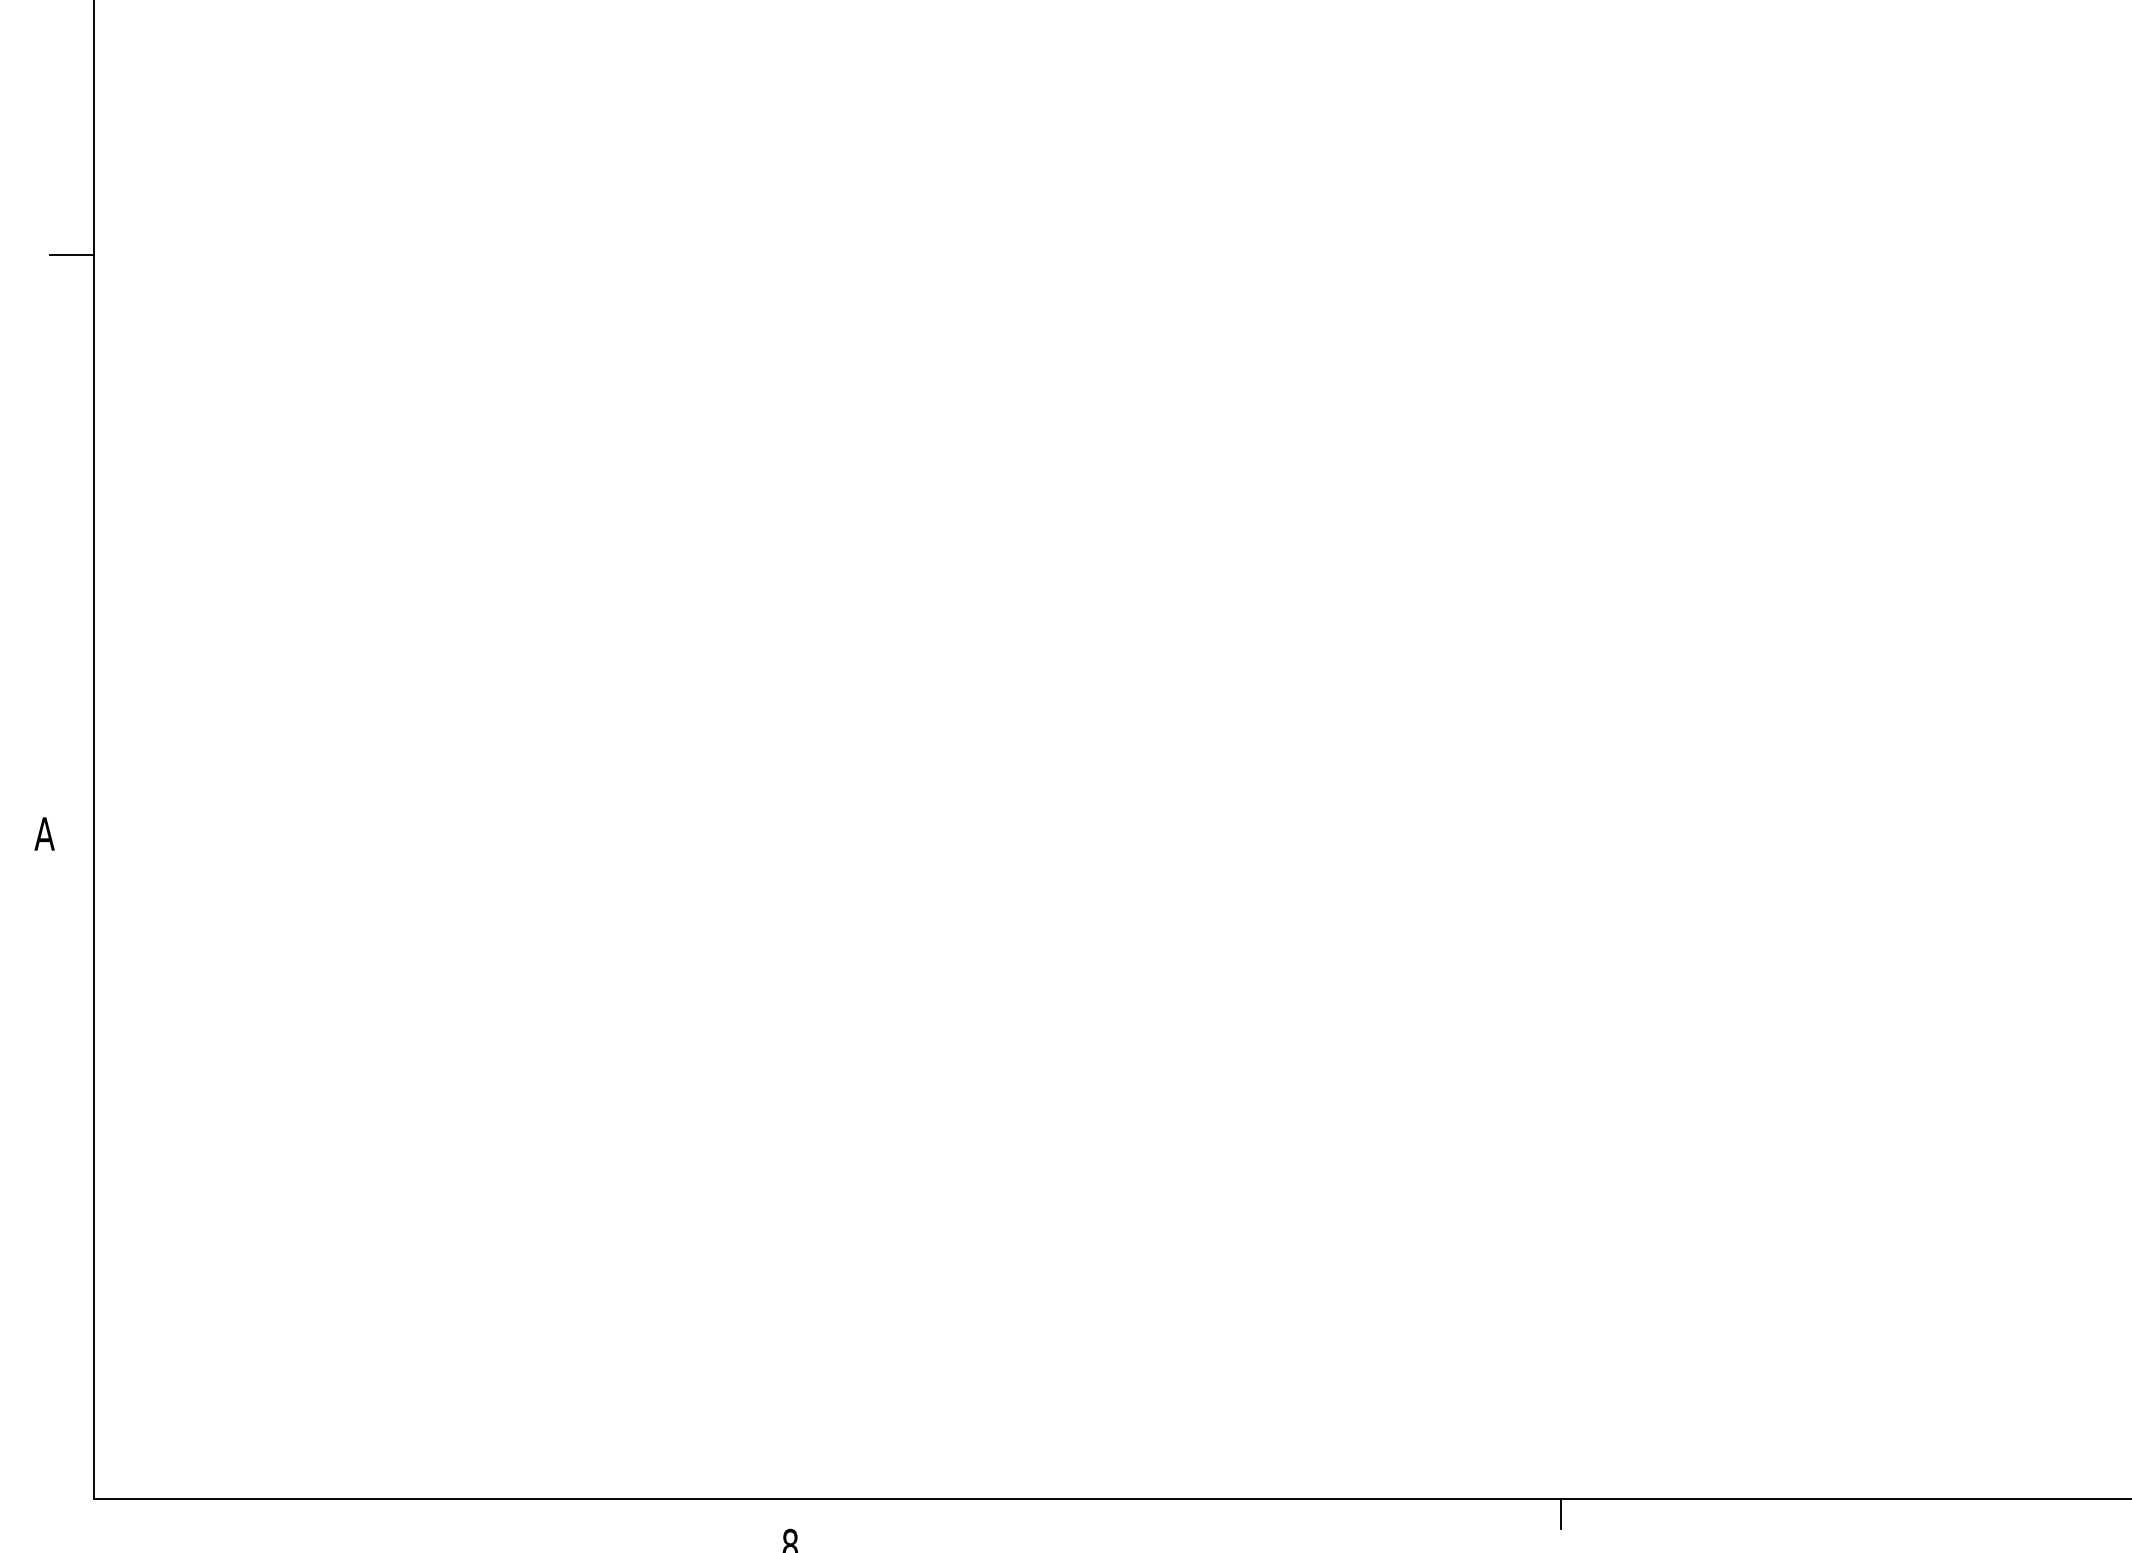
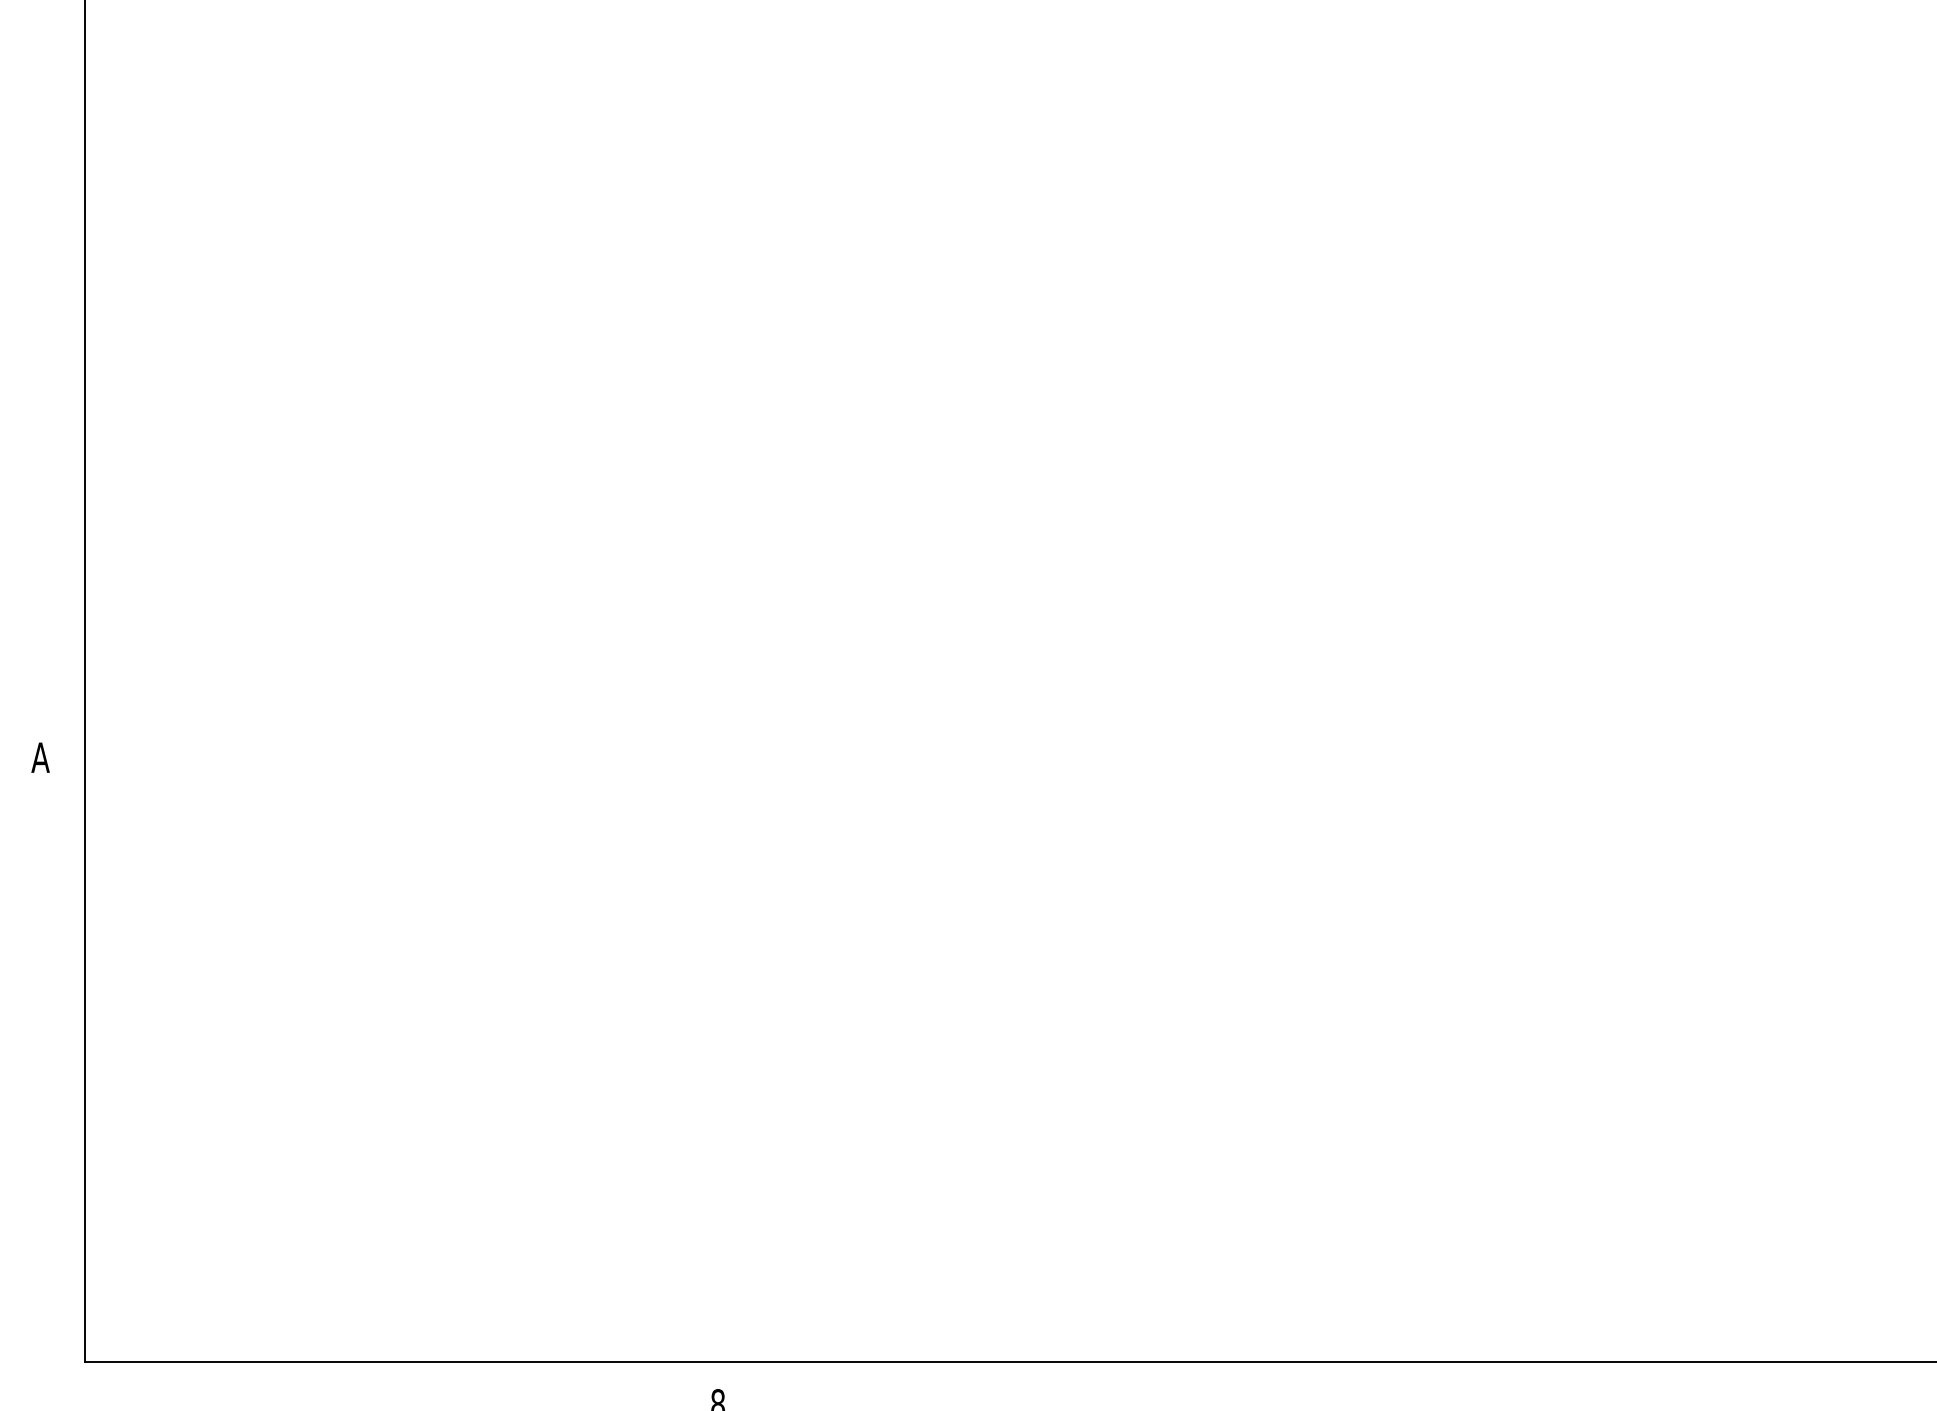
line: (71, 254) -> (64, 231), removed
line: (1560, 1513) -> (1417, 1375), removed

